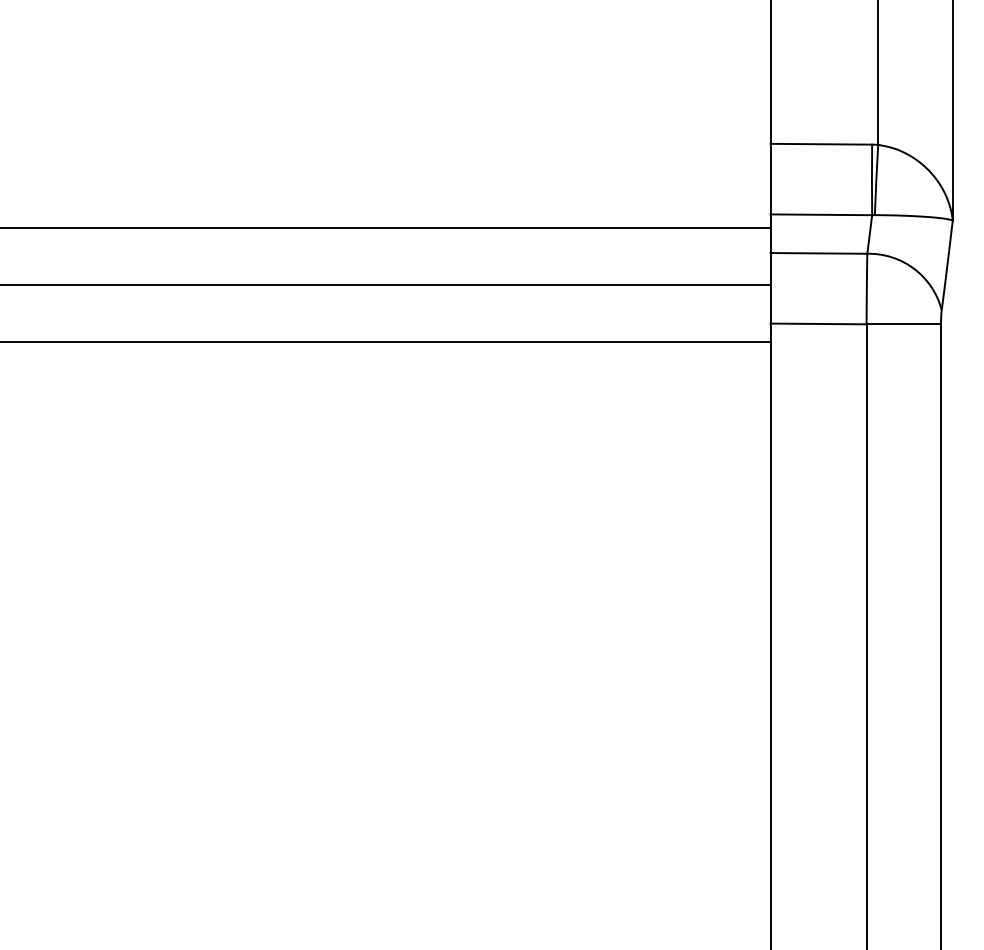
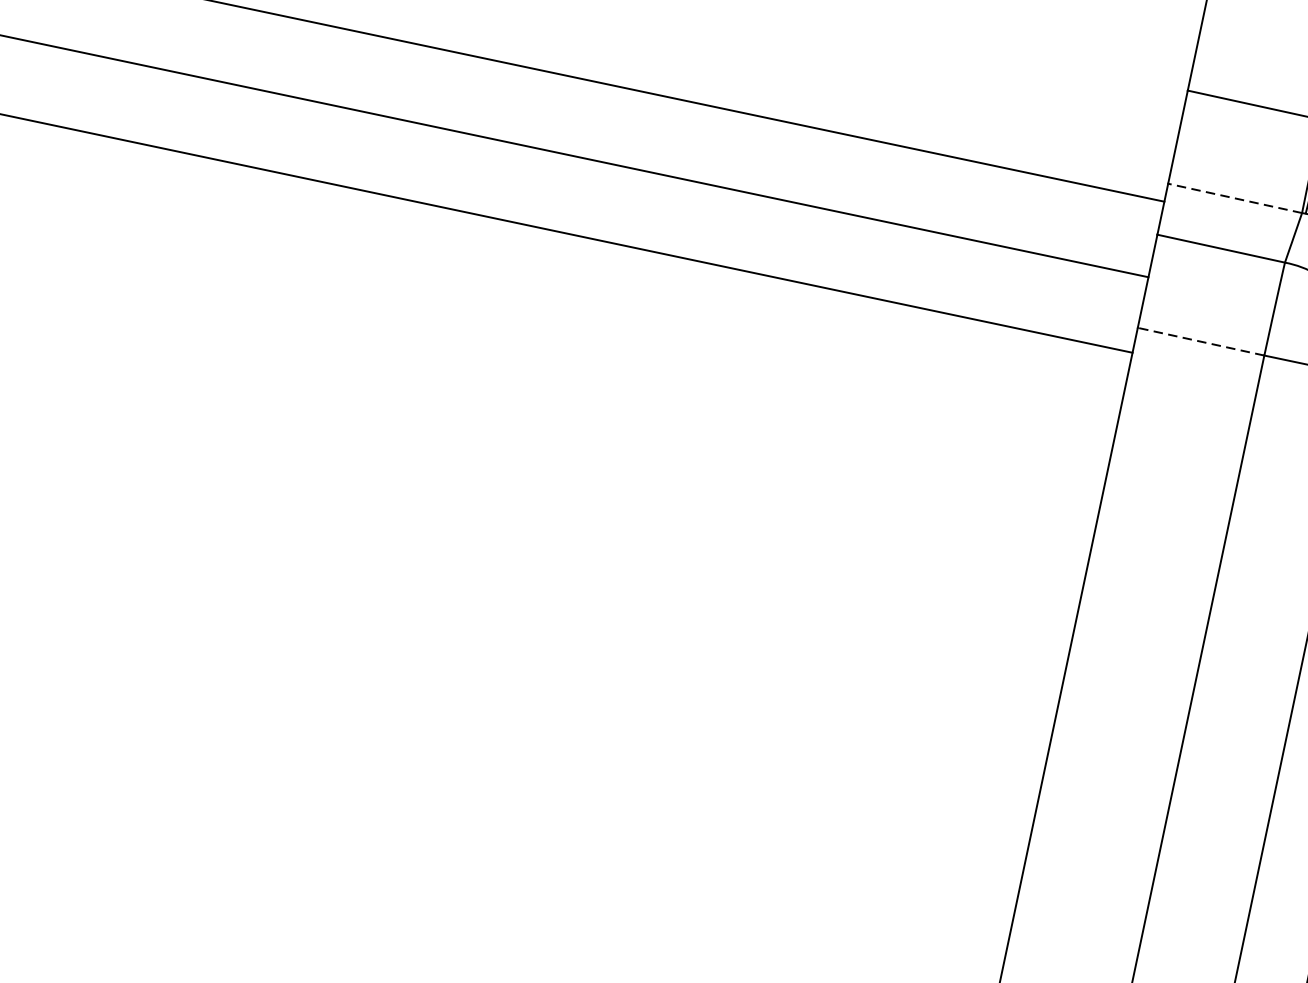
line: (821, 214) -> (1235, 198), solid -> dashed
line: (818, 323) -> (1201, 341), solid -> dashed

